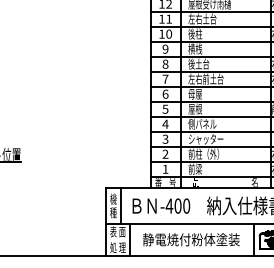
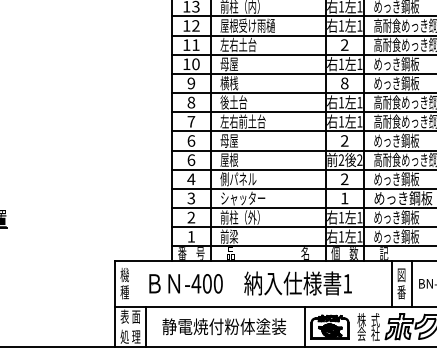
text: (195, 34) -> (229, 64), 後柱 -> 母屋
text: (165, 108) -> (191, 159), 5 -> 6
line: (121, 205) -> (134, 283), removed

